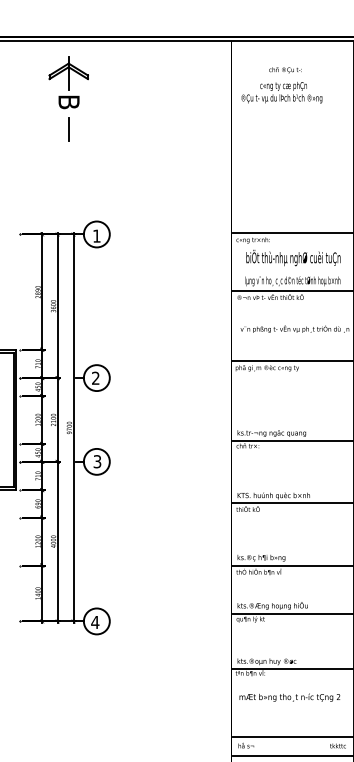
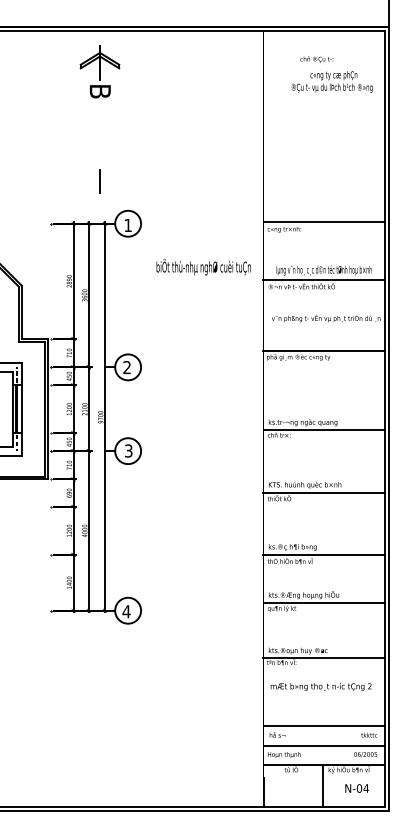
text: (281, 92) -> (331, 81), moved
line: (68, 129) -> (99, 181), moved
text: (293, 258) -> (203, 267), moved

